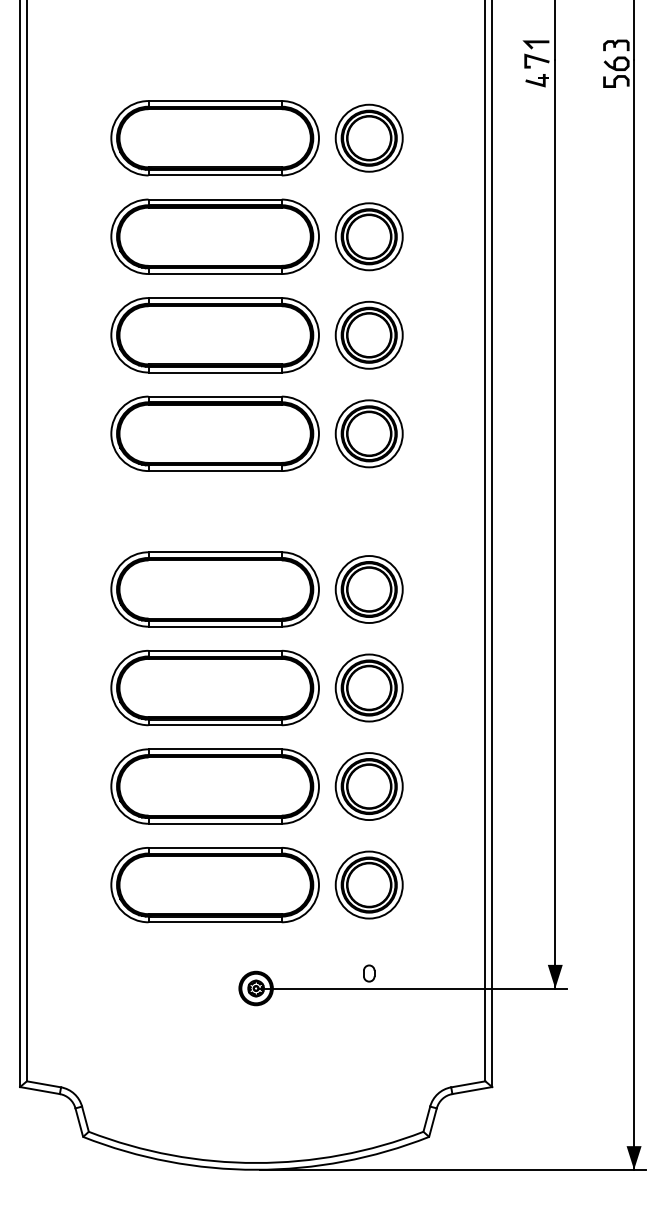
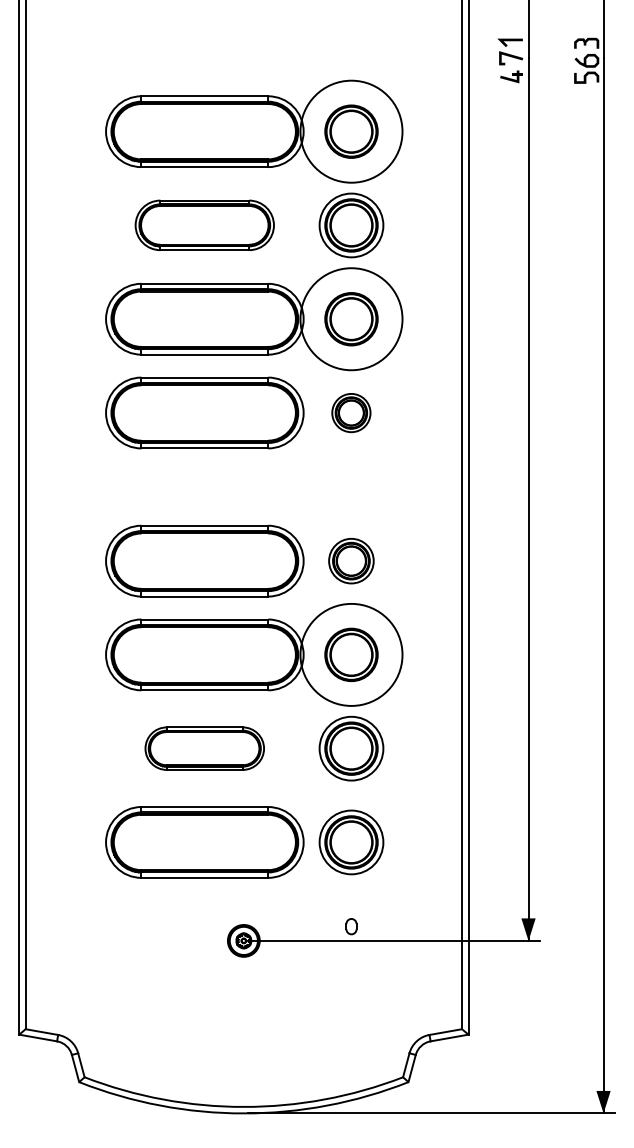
circle: (368, 137) -> (350, 130), size x1.6
part: (214, 236) -> (204, 225), size x0.7
circle: (368, 334) -> (350, 318), size x1.6
part: (368, 433) -> (350, 412), size x0.6
part: (368, 589) -> (350, 561), size x0.7
circle: (368, 687) -> (350, 654), size x1.6
part: (214, 786) -> (204, 748), size x0.6

